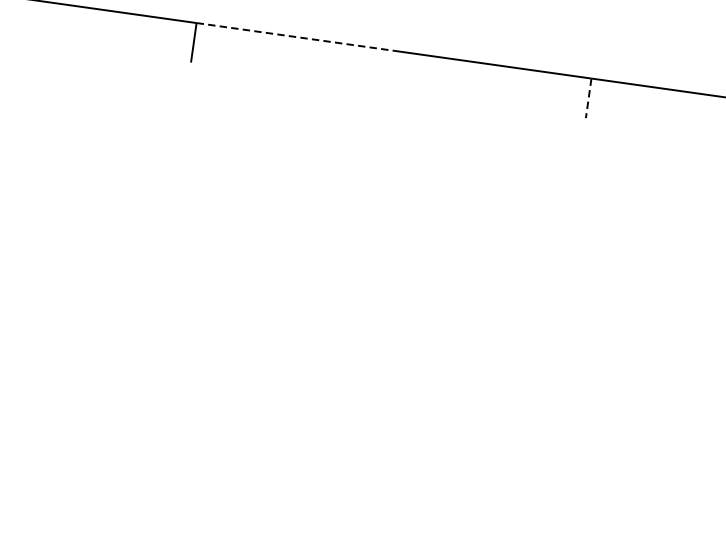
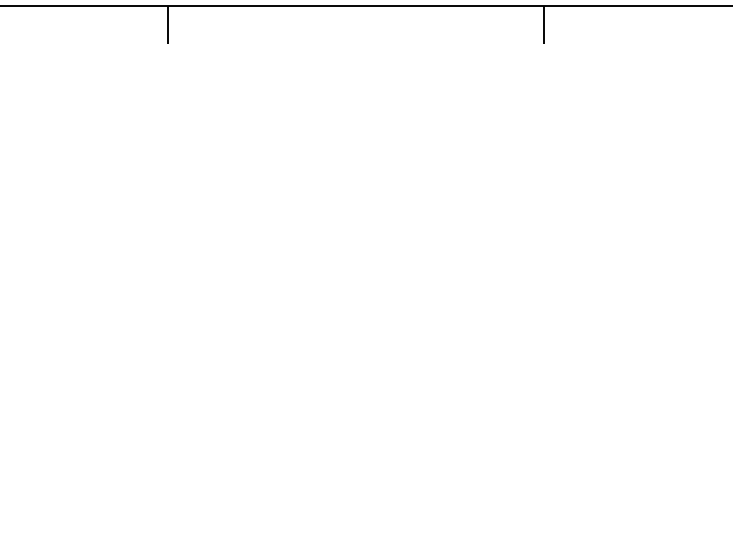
line: (295, 37) -> (262, 6), dashed -> solid
line: (588, 98) -> (544, 25), dashed -> solid

